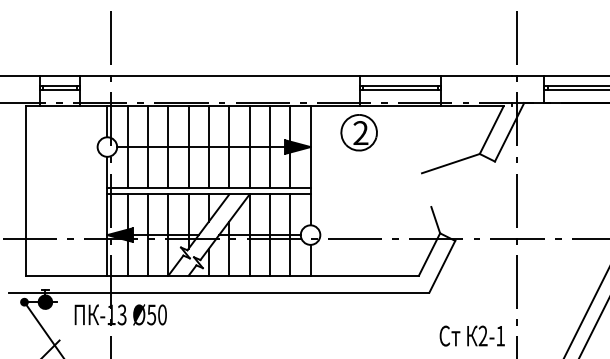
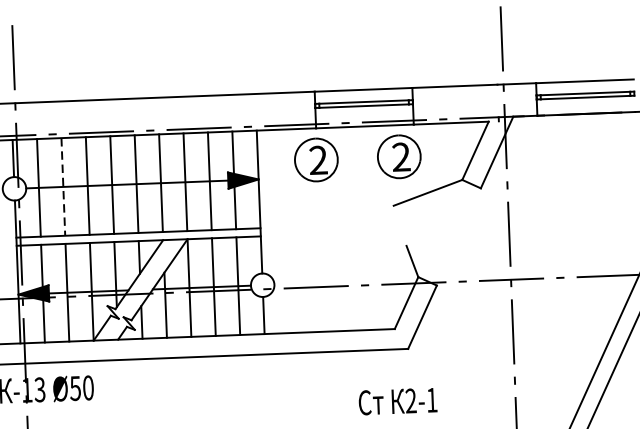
part: (427, 132) -> (398, 156), added
line: (148, 147) -> (63, 187), solid -> dashed
text: (471, 335) -> (397, 400), moved

